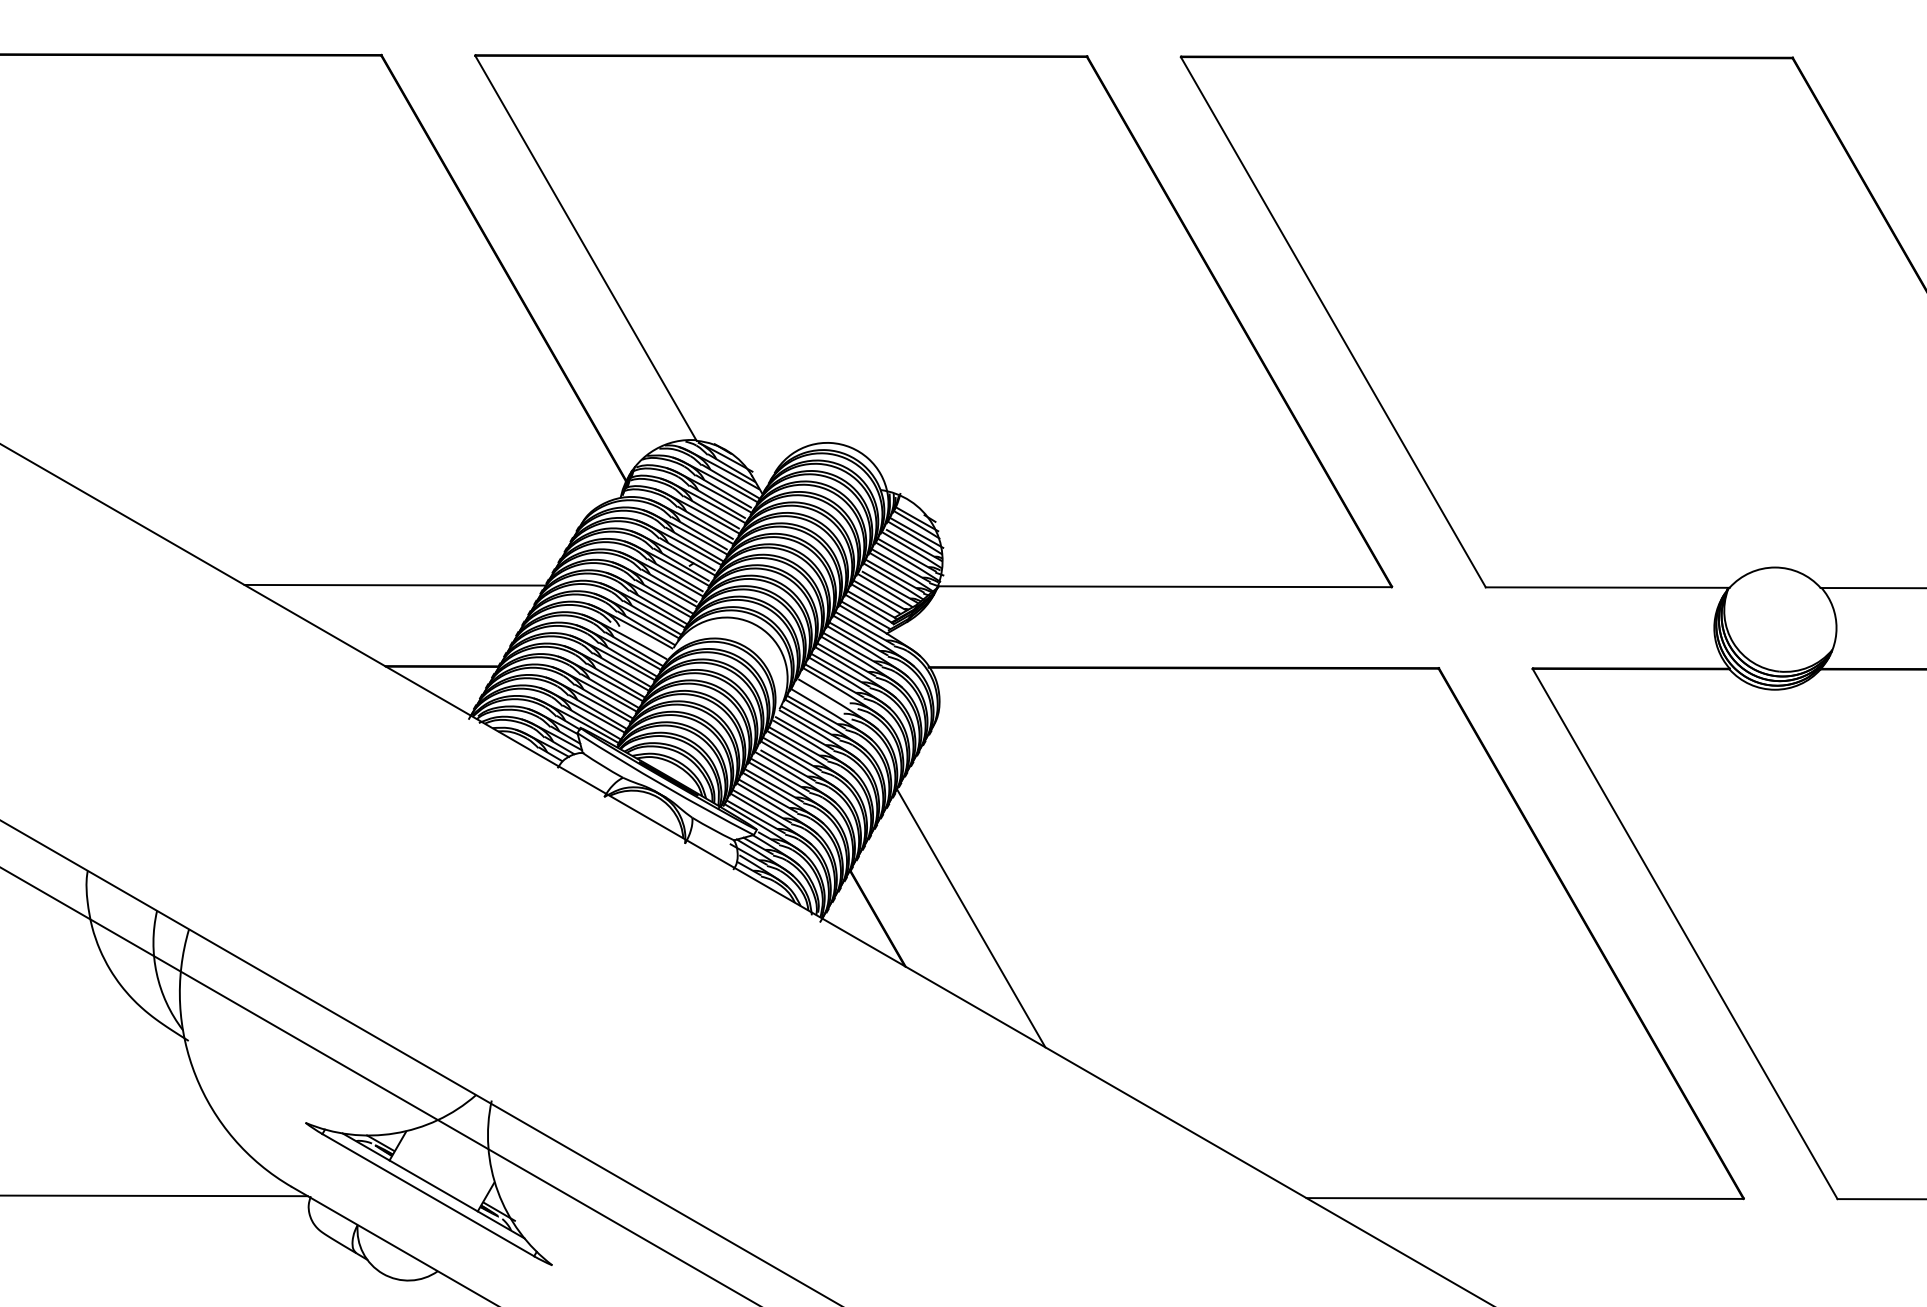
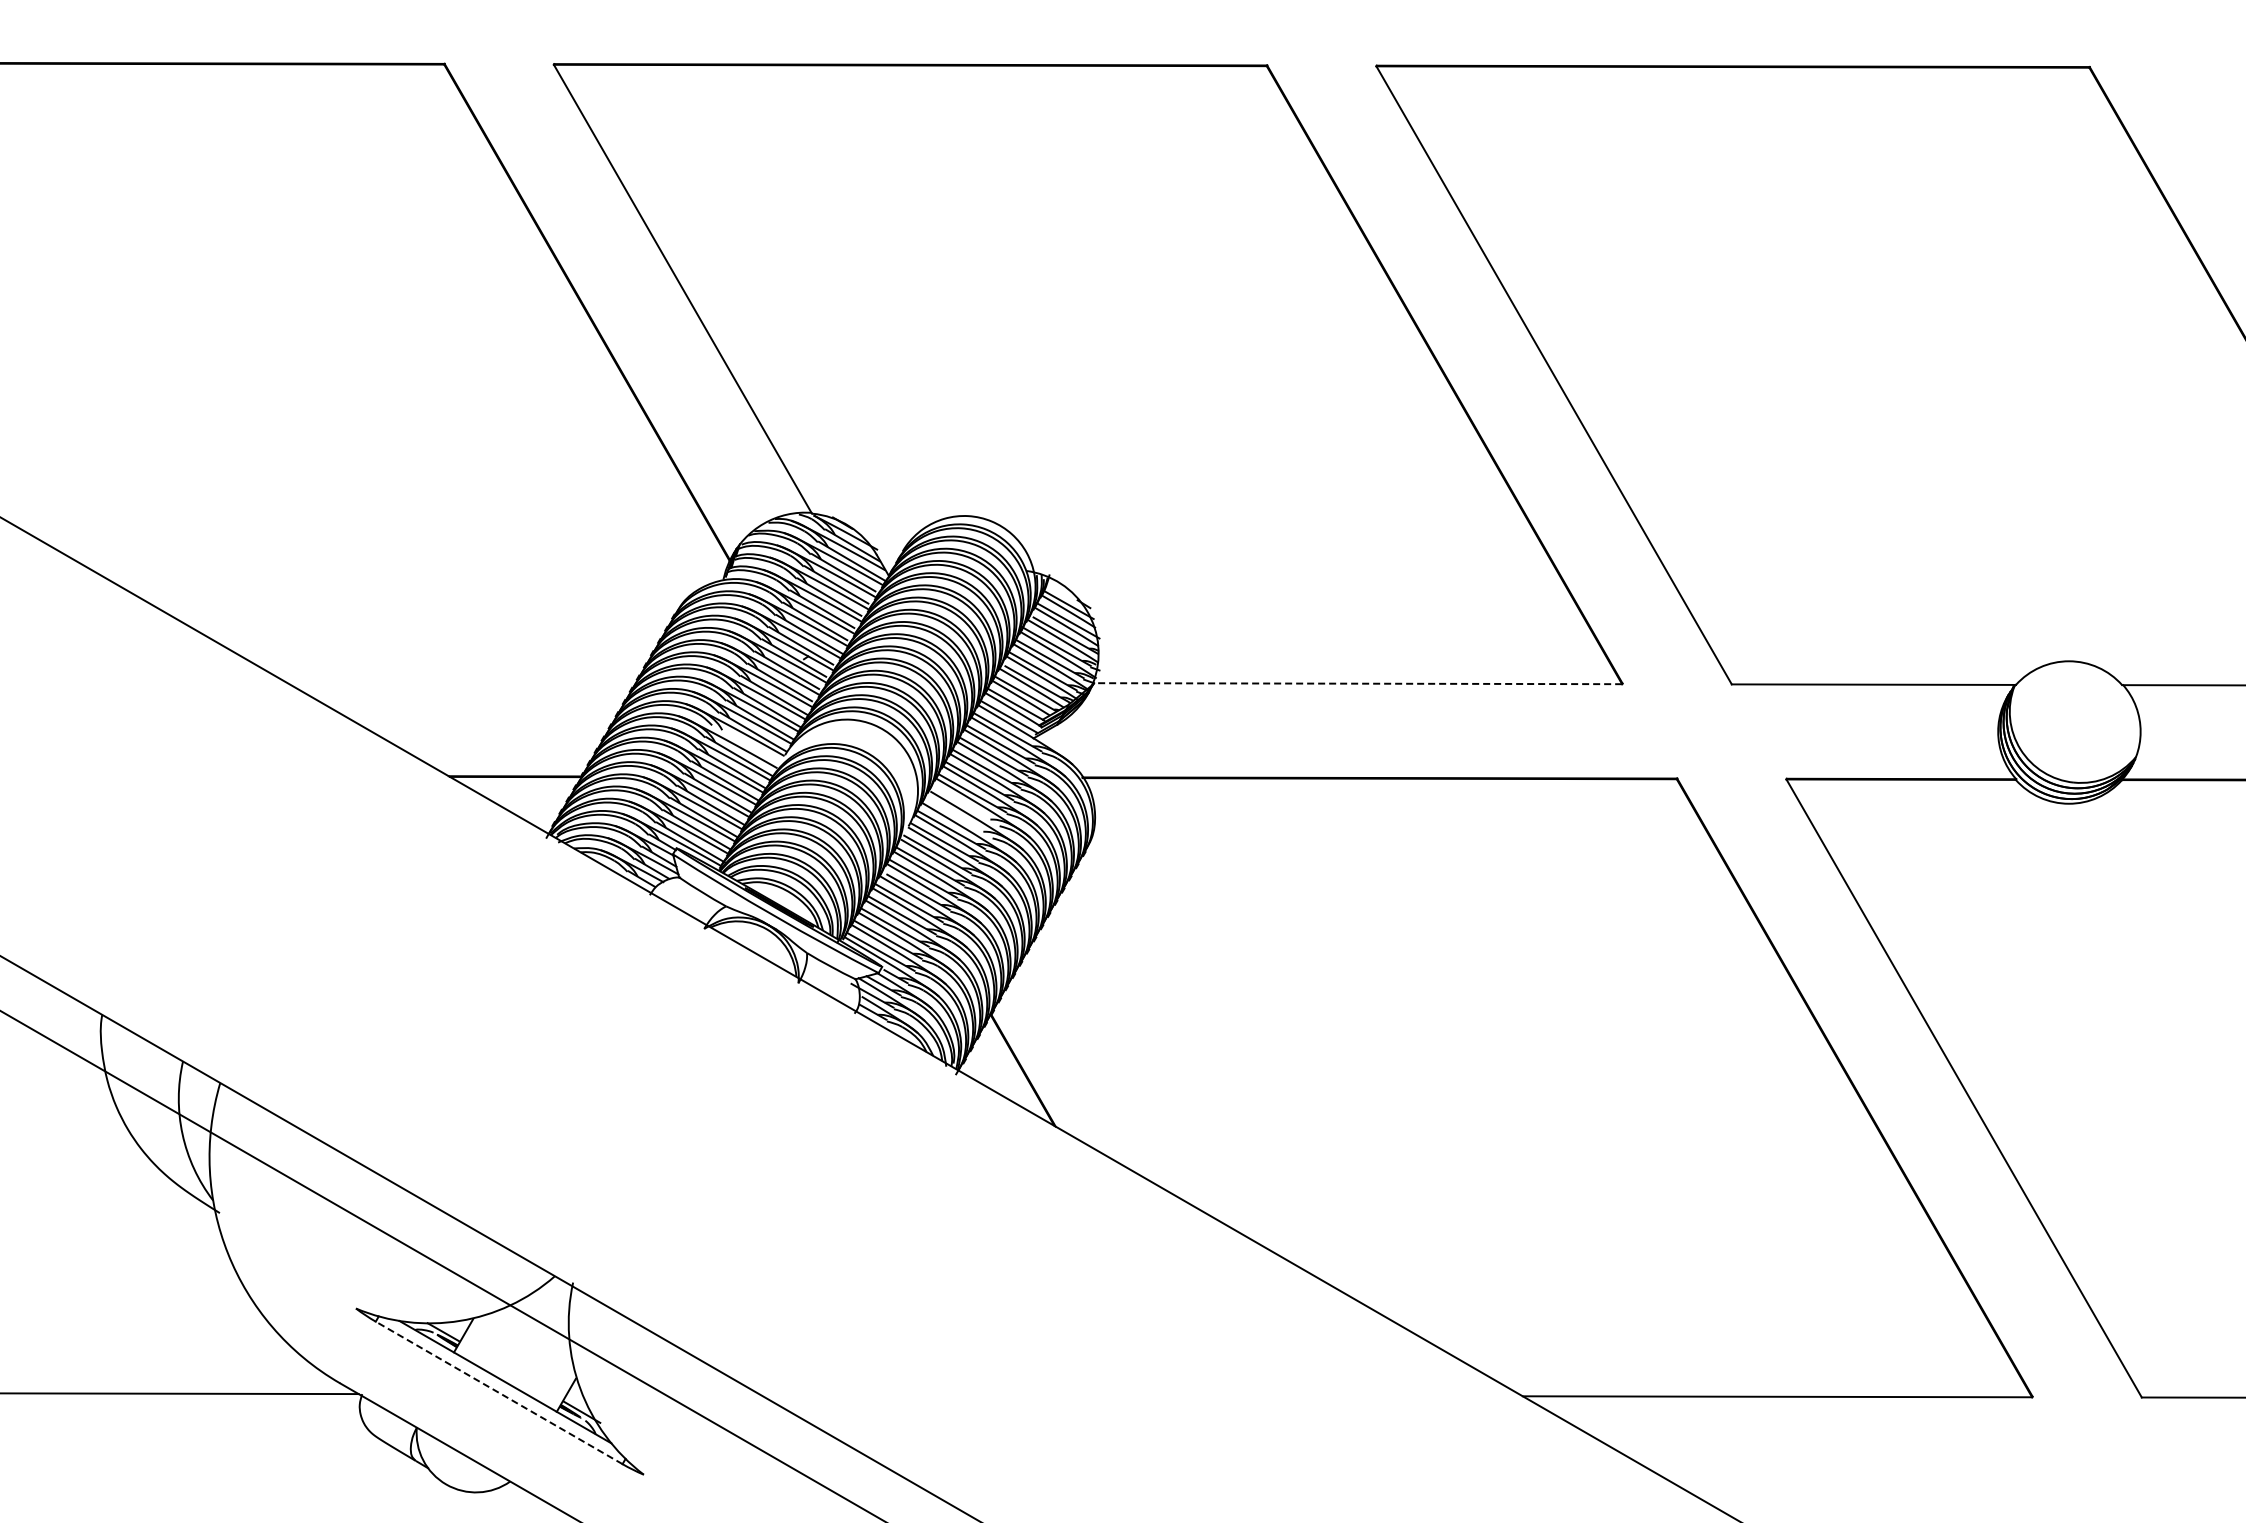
line: (395, 584) -> (460, 681), removed
line: (1164, 586) -> (1357, 683), solid -> dashed
line: (970, 917) -> (1131, 1069), removed
line: (427, 1194) -> (498, 1392), solid -> dashed

